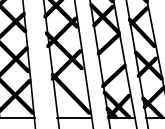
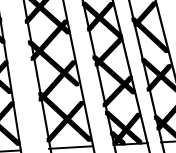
fill: (111, 62) -> (113, 74), added
fill: (70, 97) -> (64, 121), added

